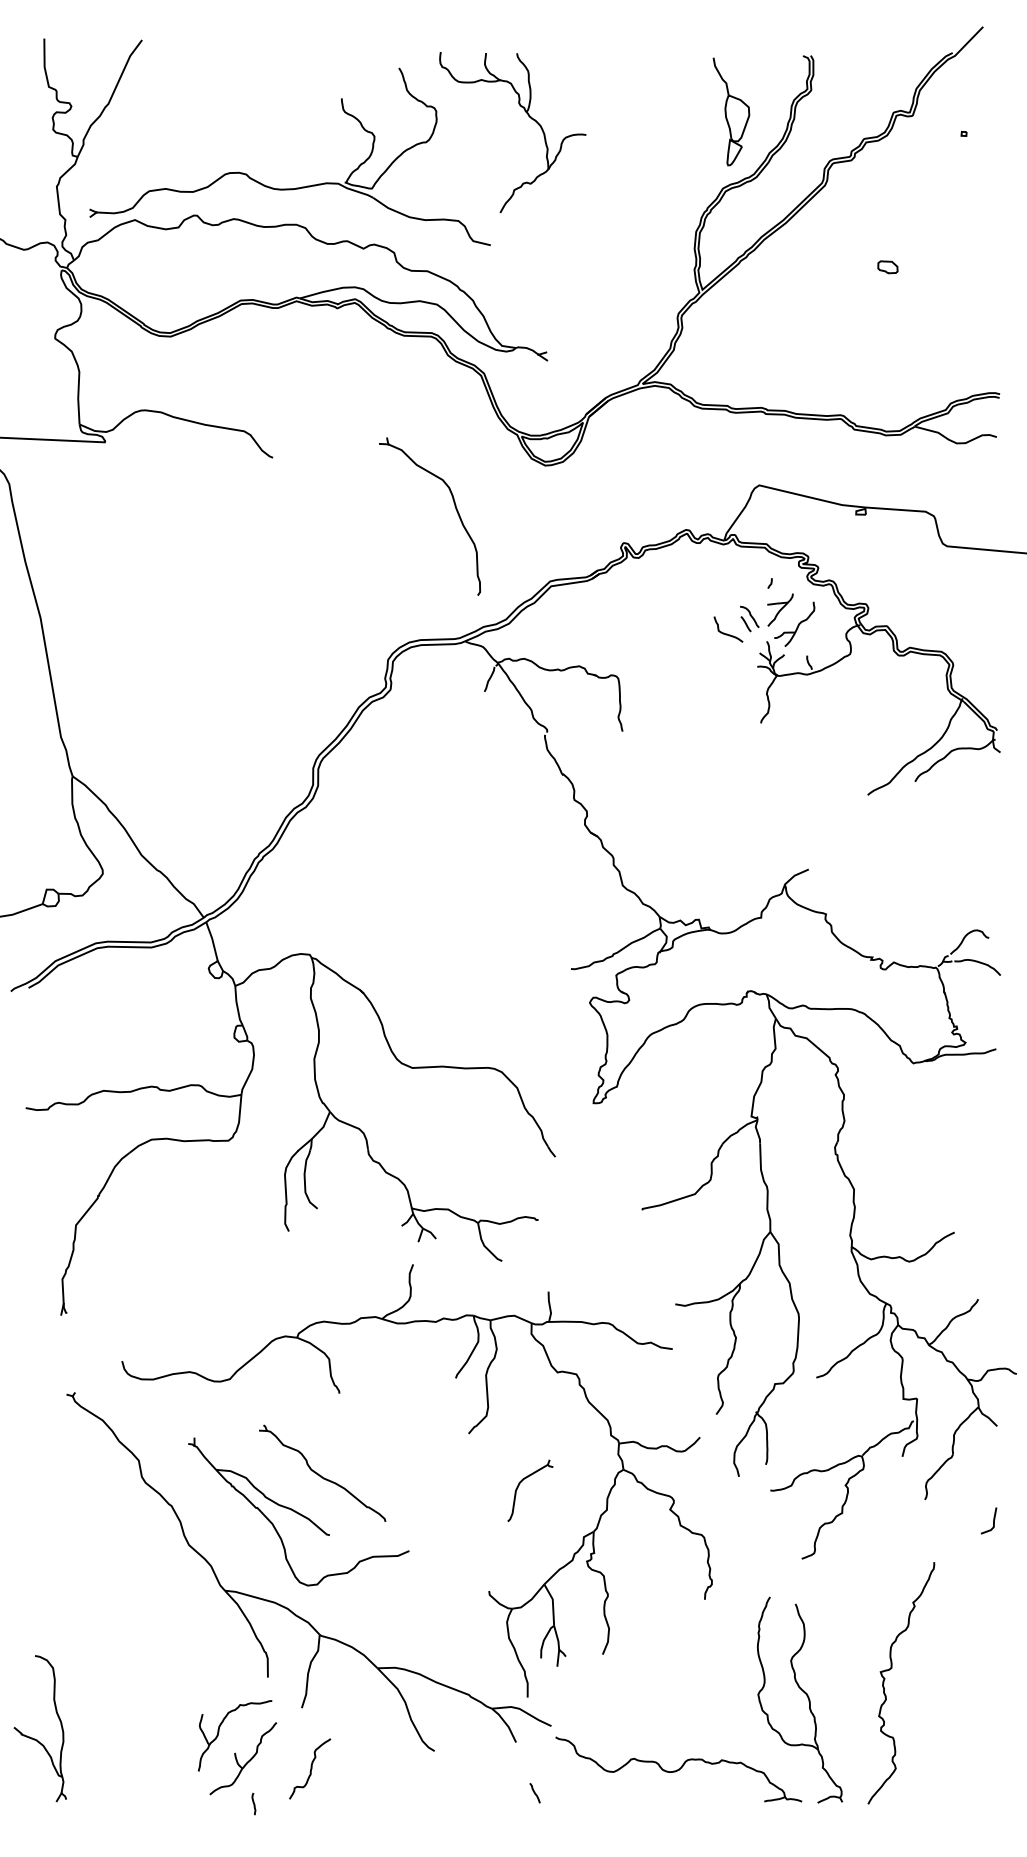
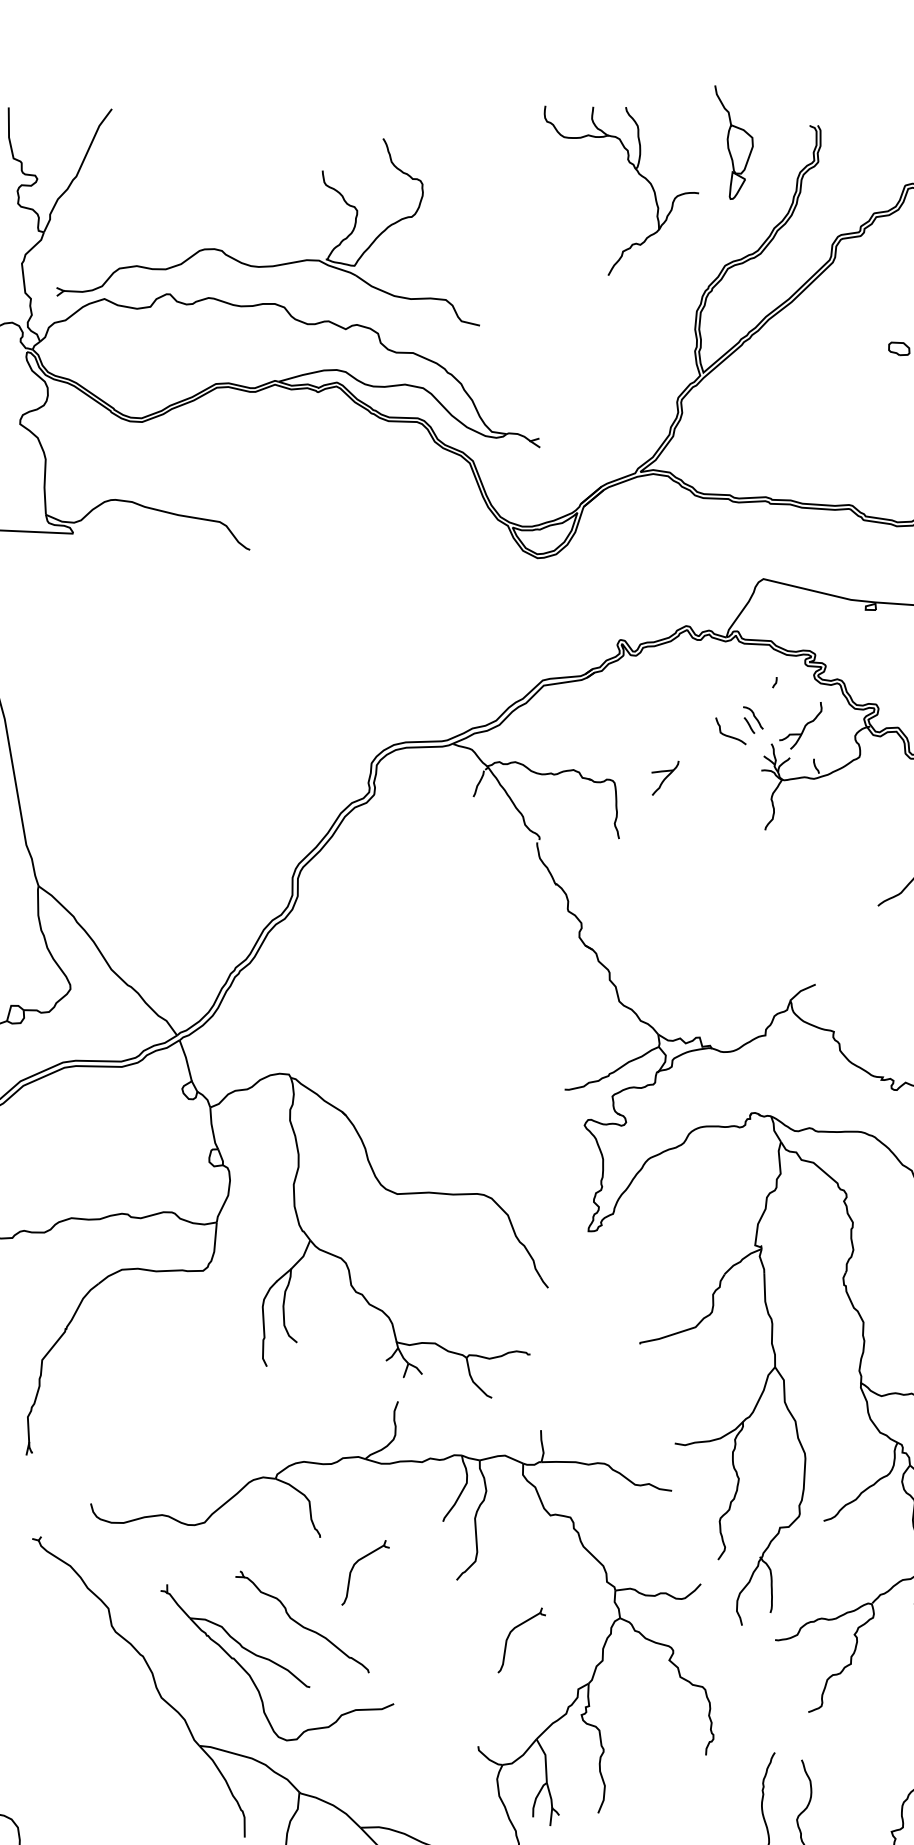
part: (731, 111) -> (734, 142), moved
part: (528, 116) -> (638, 173), moved
part: (454, 506) -> (441, 601), removed
part: (780, 609) -> (665, 777), moved
part: (374, 1417) -> (357, 1563), added

